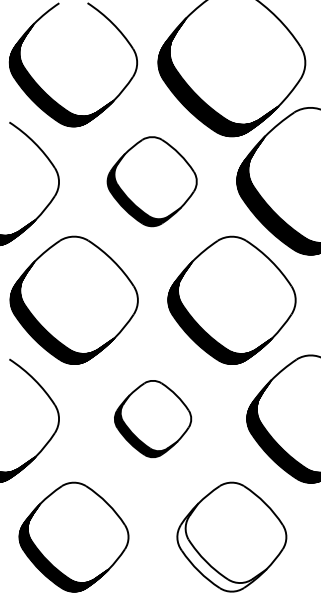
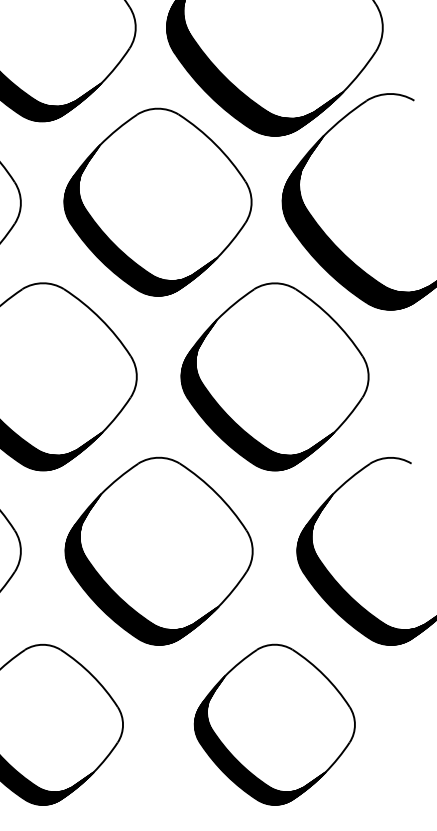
part: (151, 181) -> (156, 202), size x1.43
part: (152, 418) -> (158, 550), size x1.67
hatch: (221, 547) -> (259, 740), added

